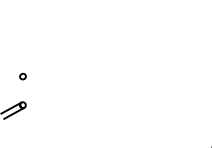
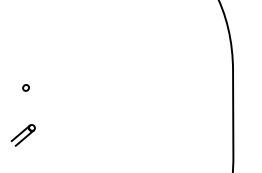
part: (22, 76) -> (25, 87), moved

